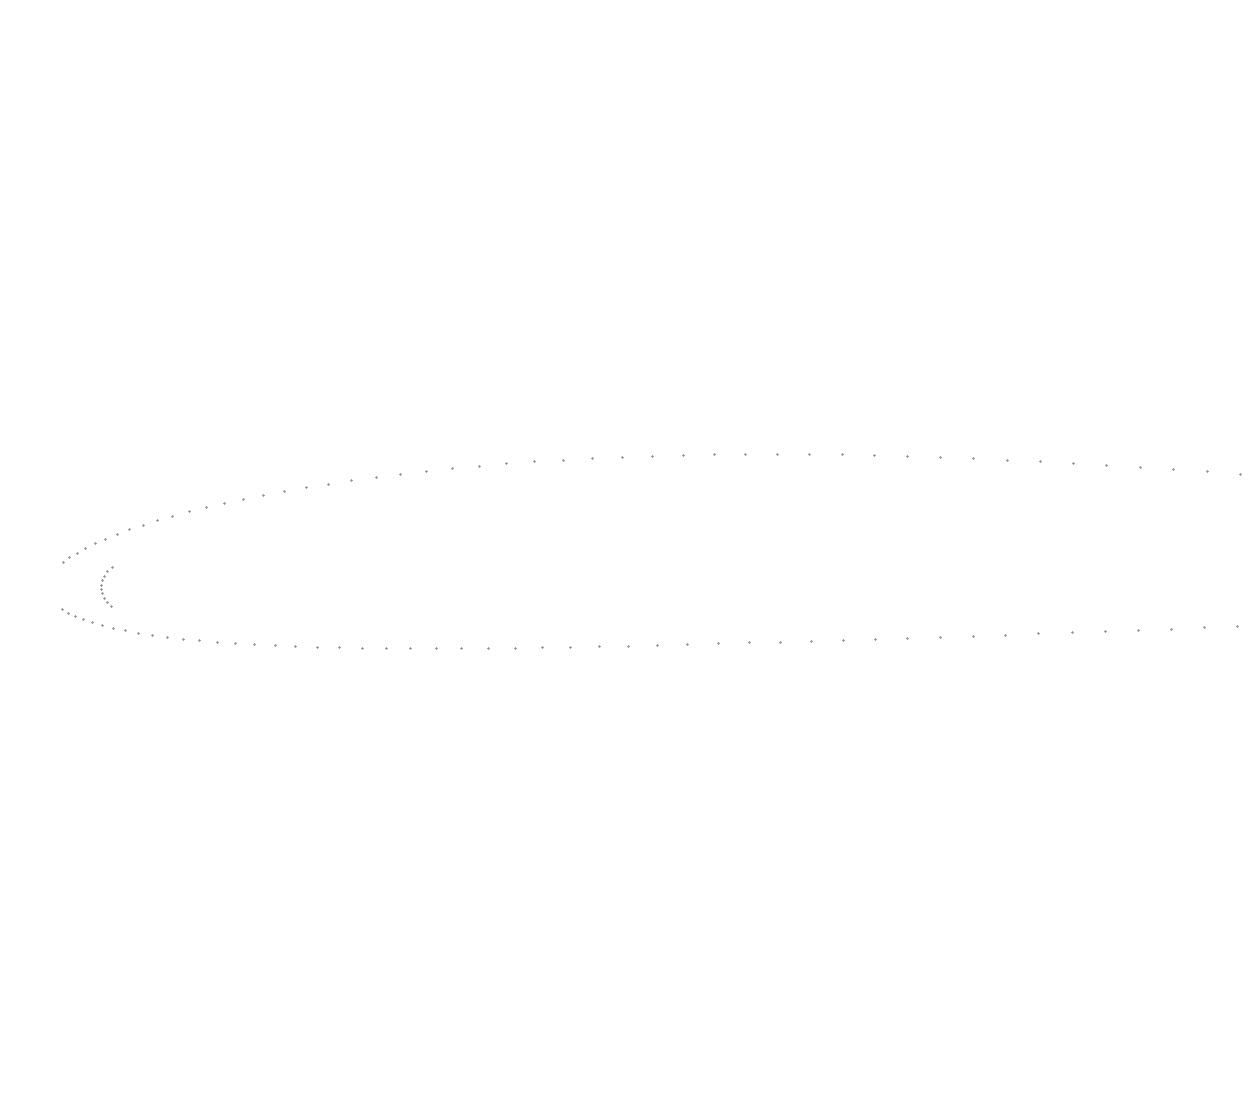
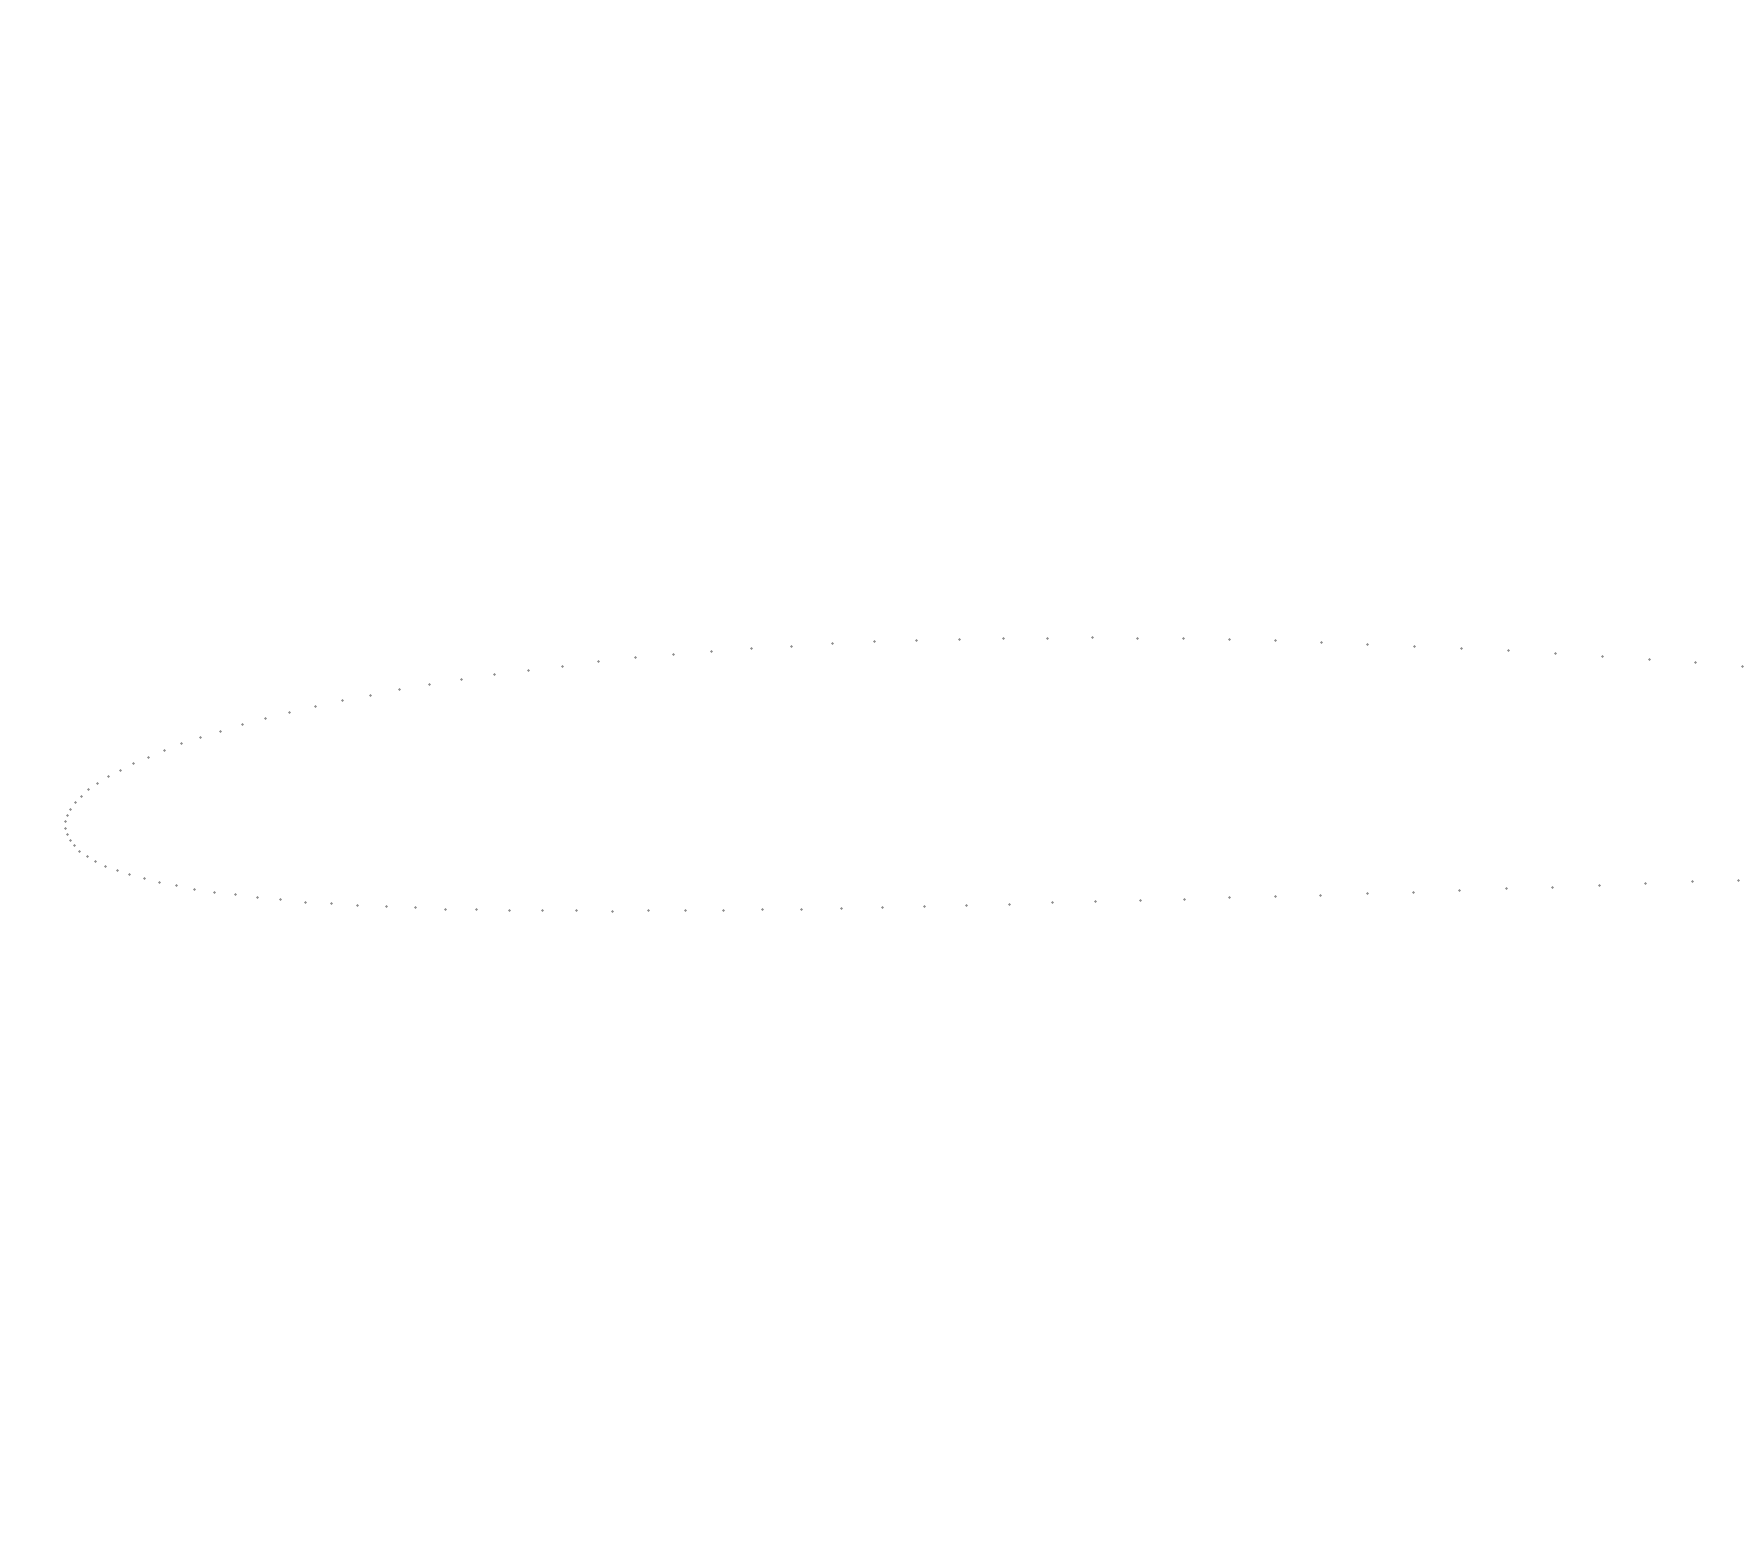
part: (101, 584) -> (66, 821), moved

